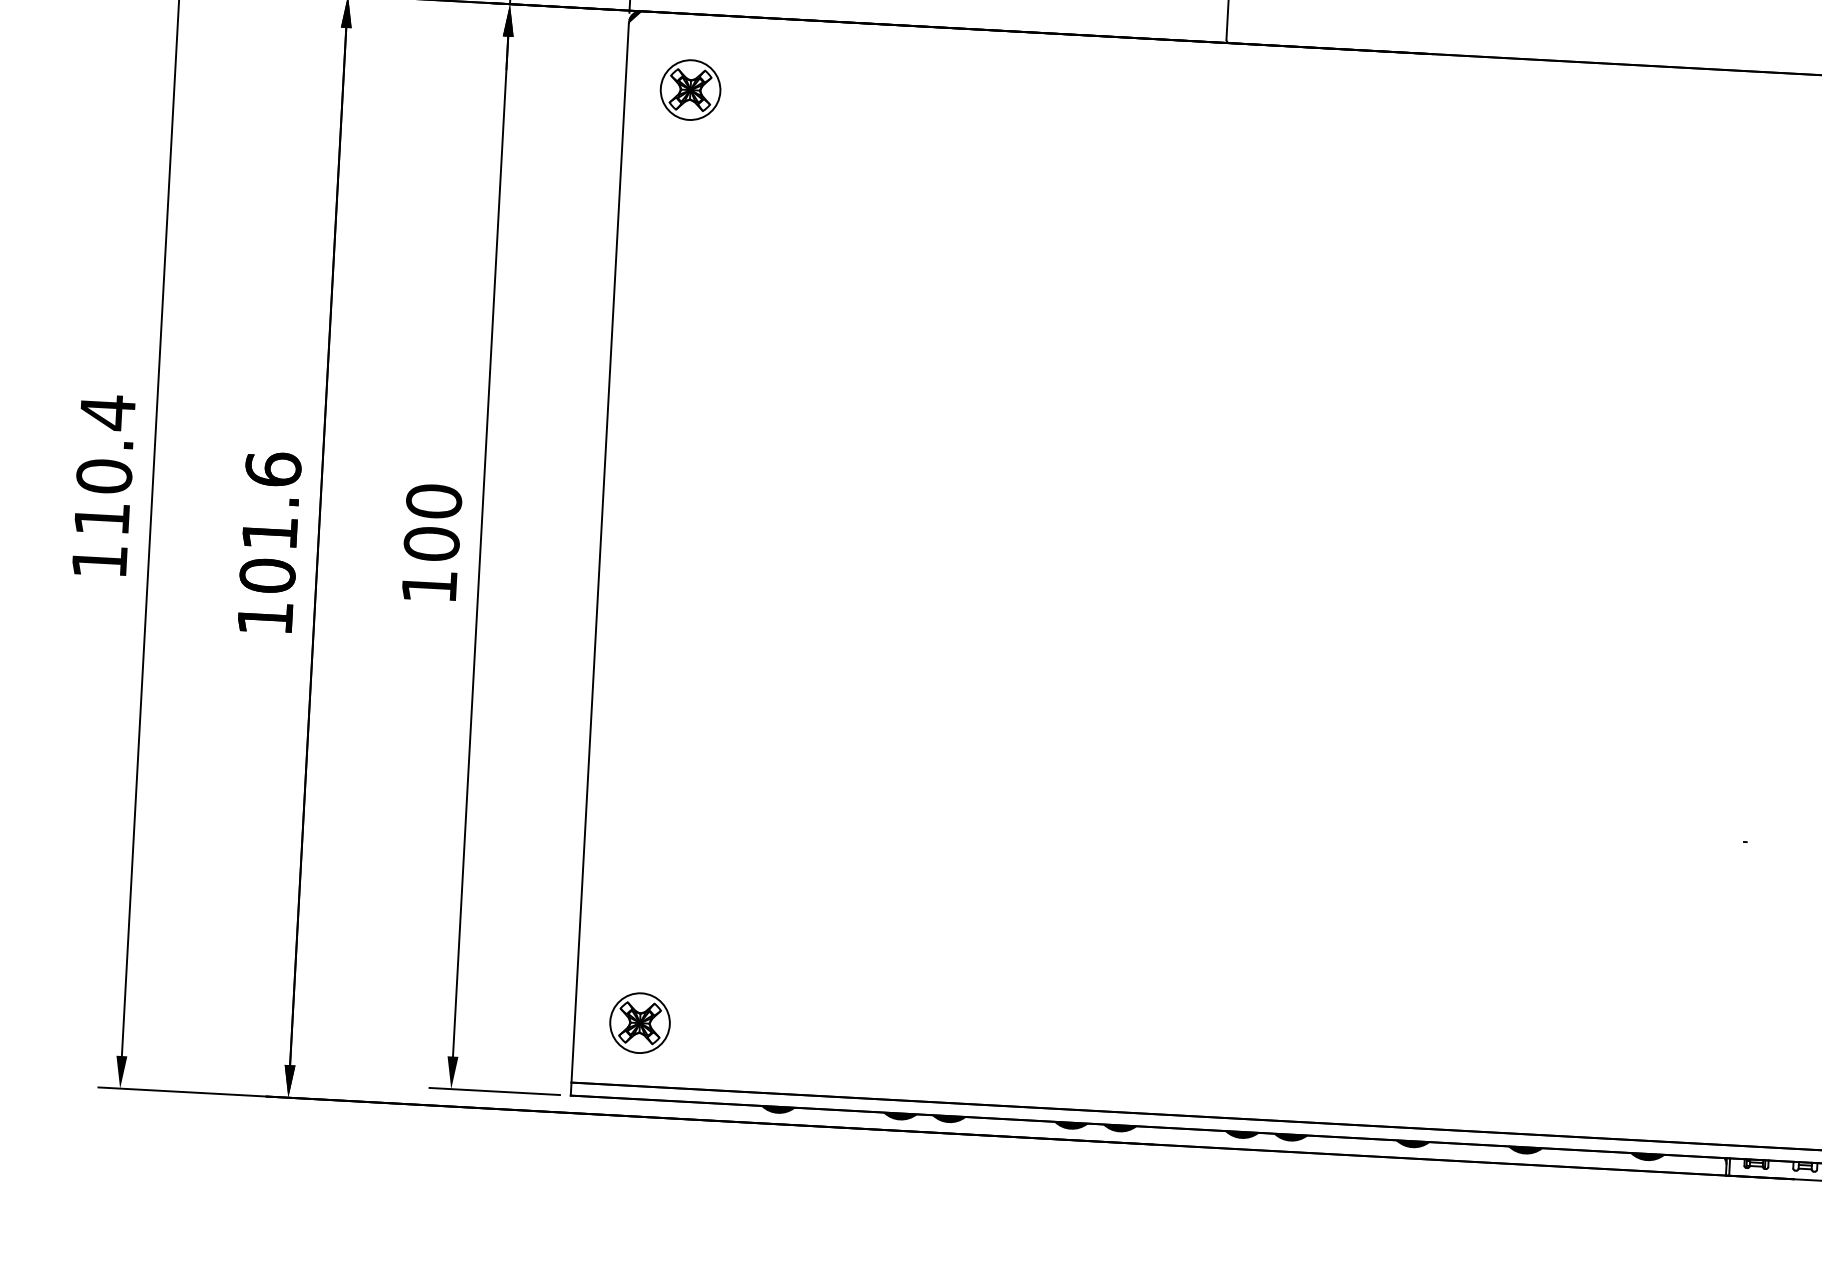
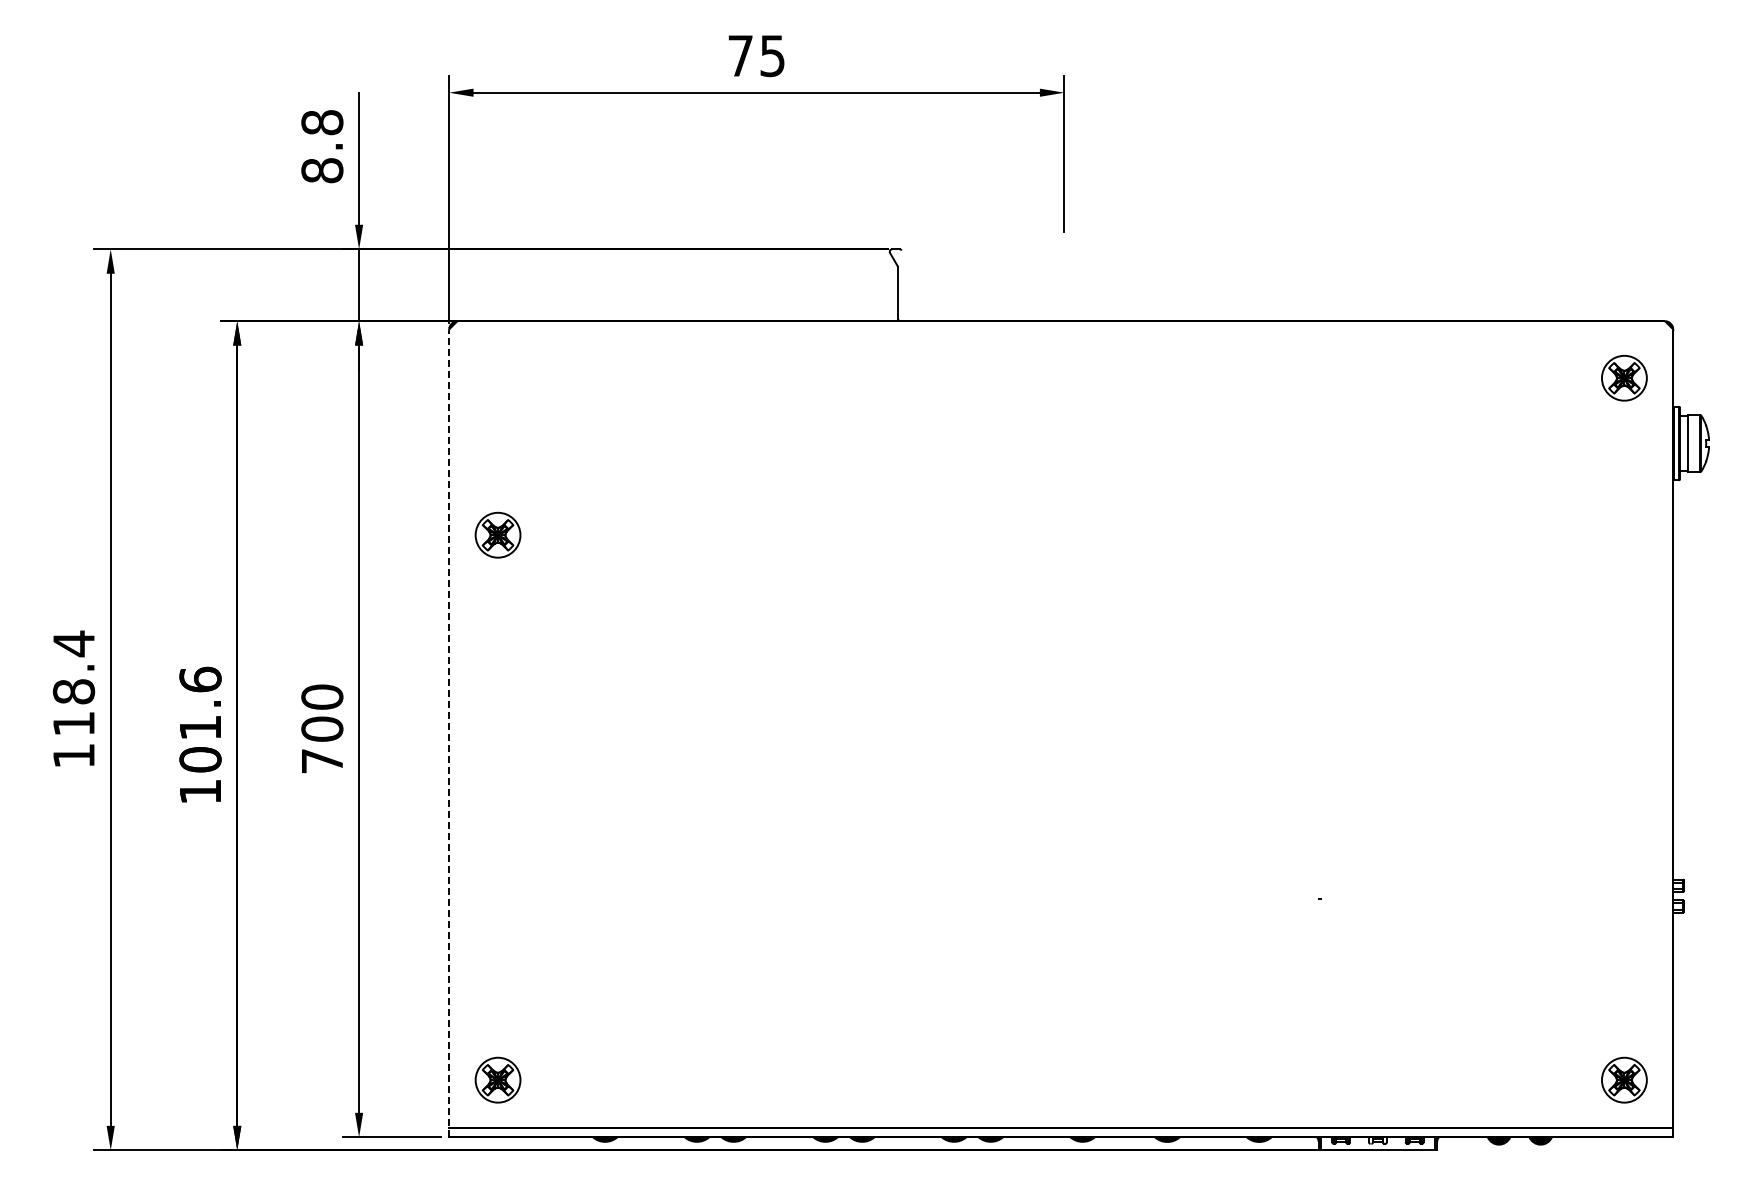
part: (689, 89) -> (497, 534), moved
text: (103, 475) -> (73, 691), 110.4 -> 118.4
line: (600, 558) -> (449, 733), solid -> dashed
text: (429, 586) -> (322, 761), 100 -> 700

